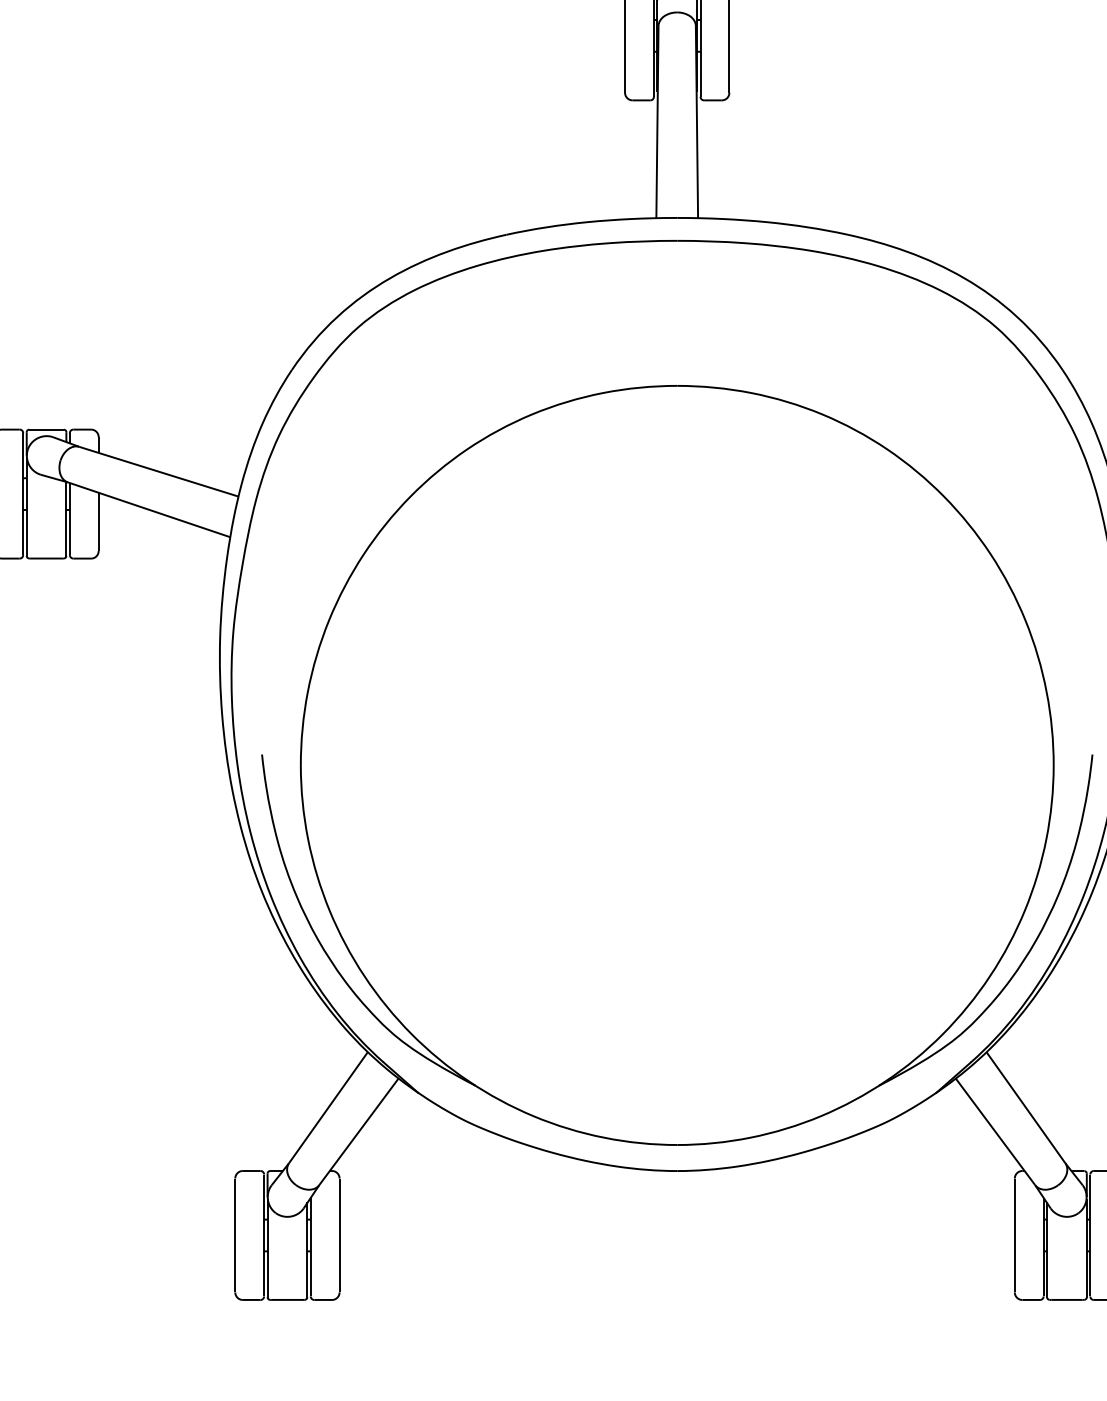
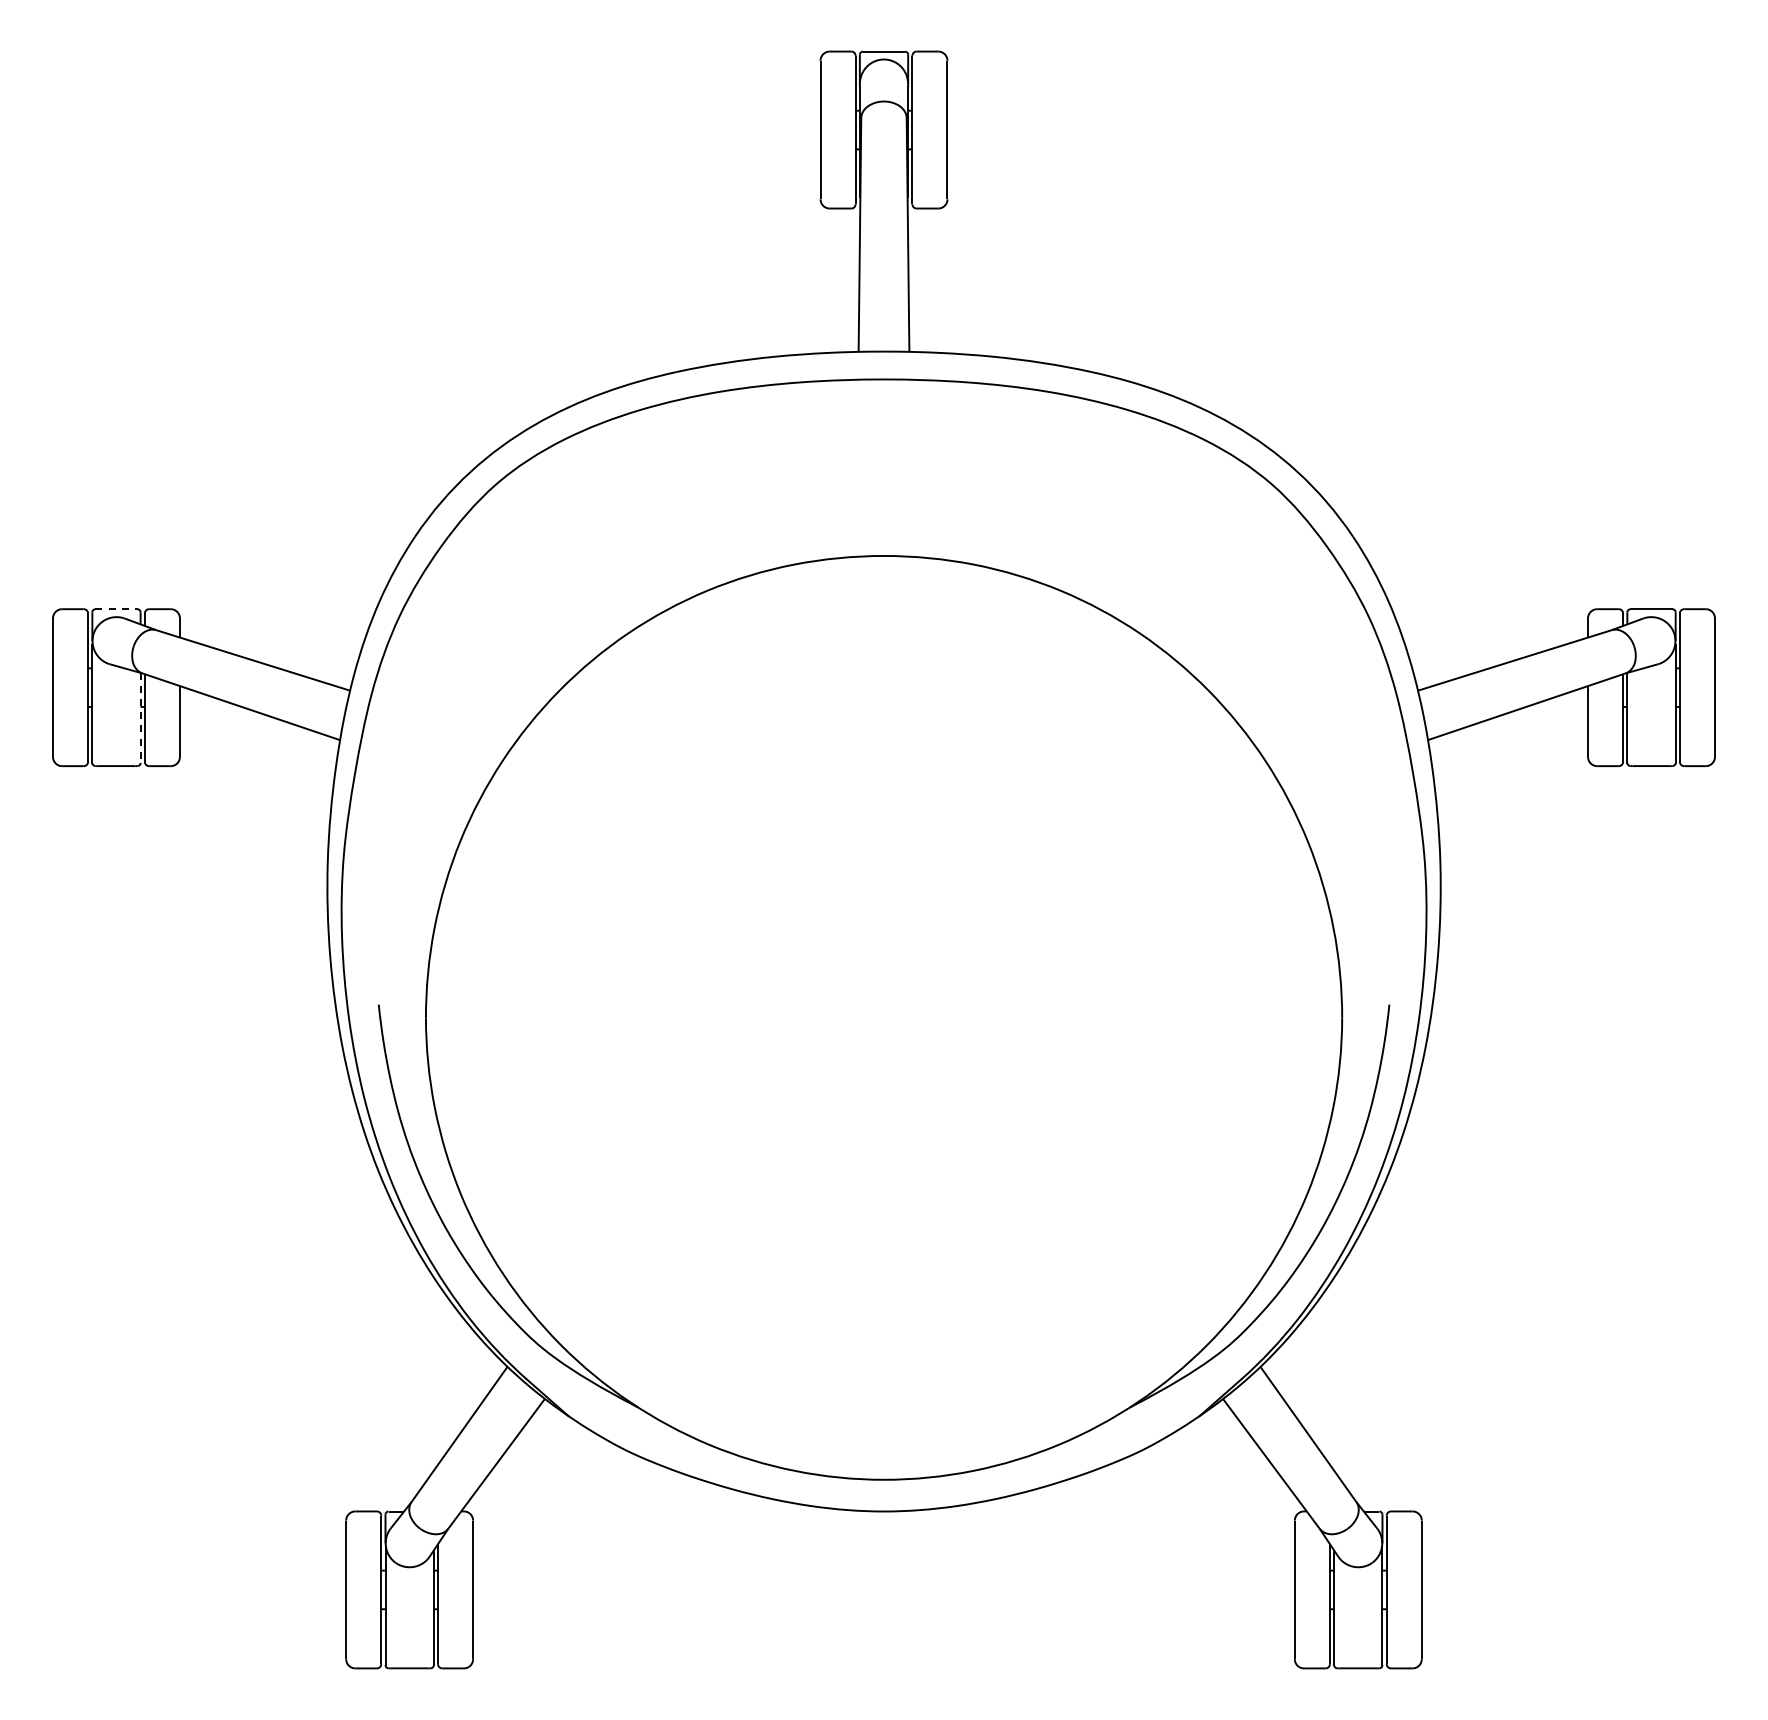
line: (46, 429) -> (116, 609), solid -> dashed
line: (66, 519) -> (140, 718), solid -> dashed

